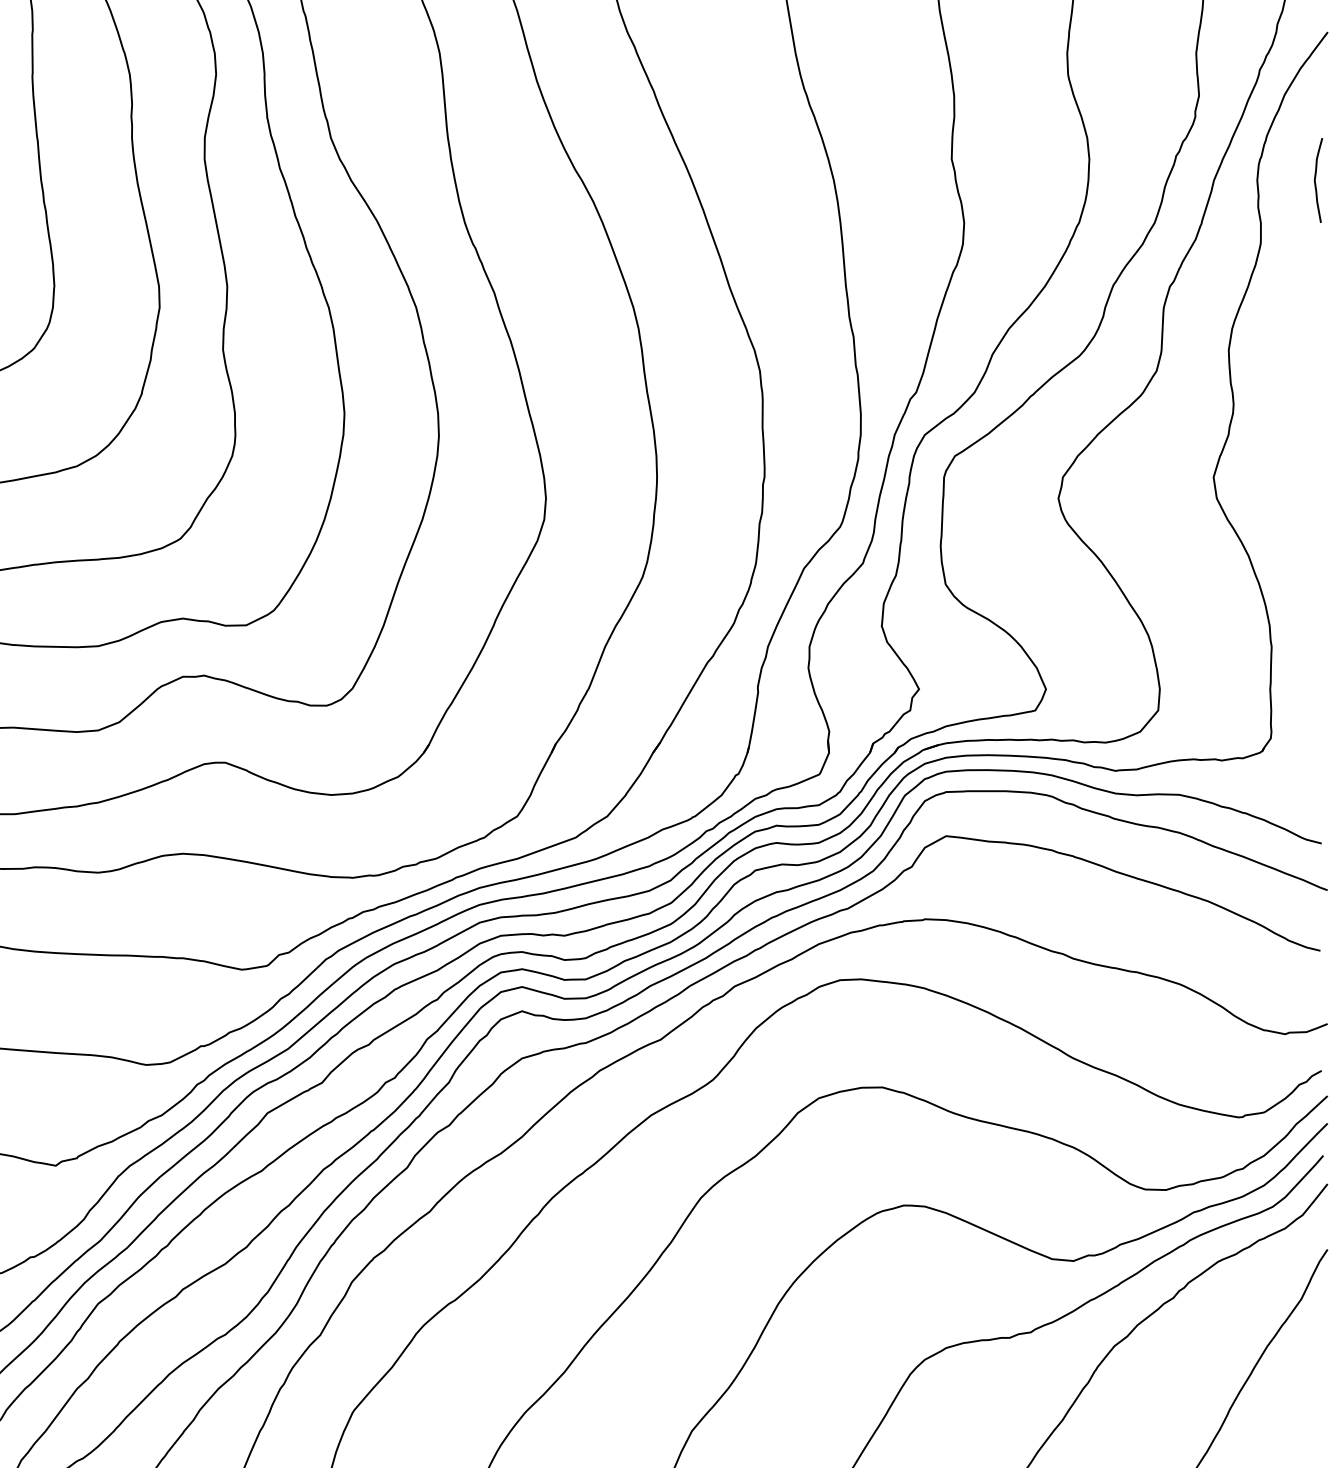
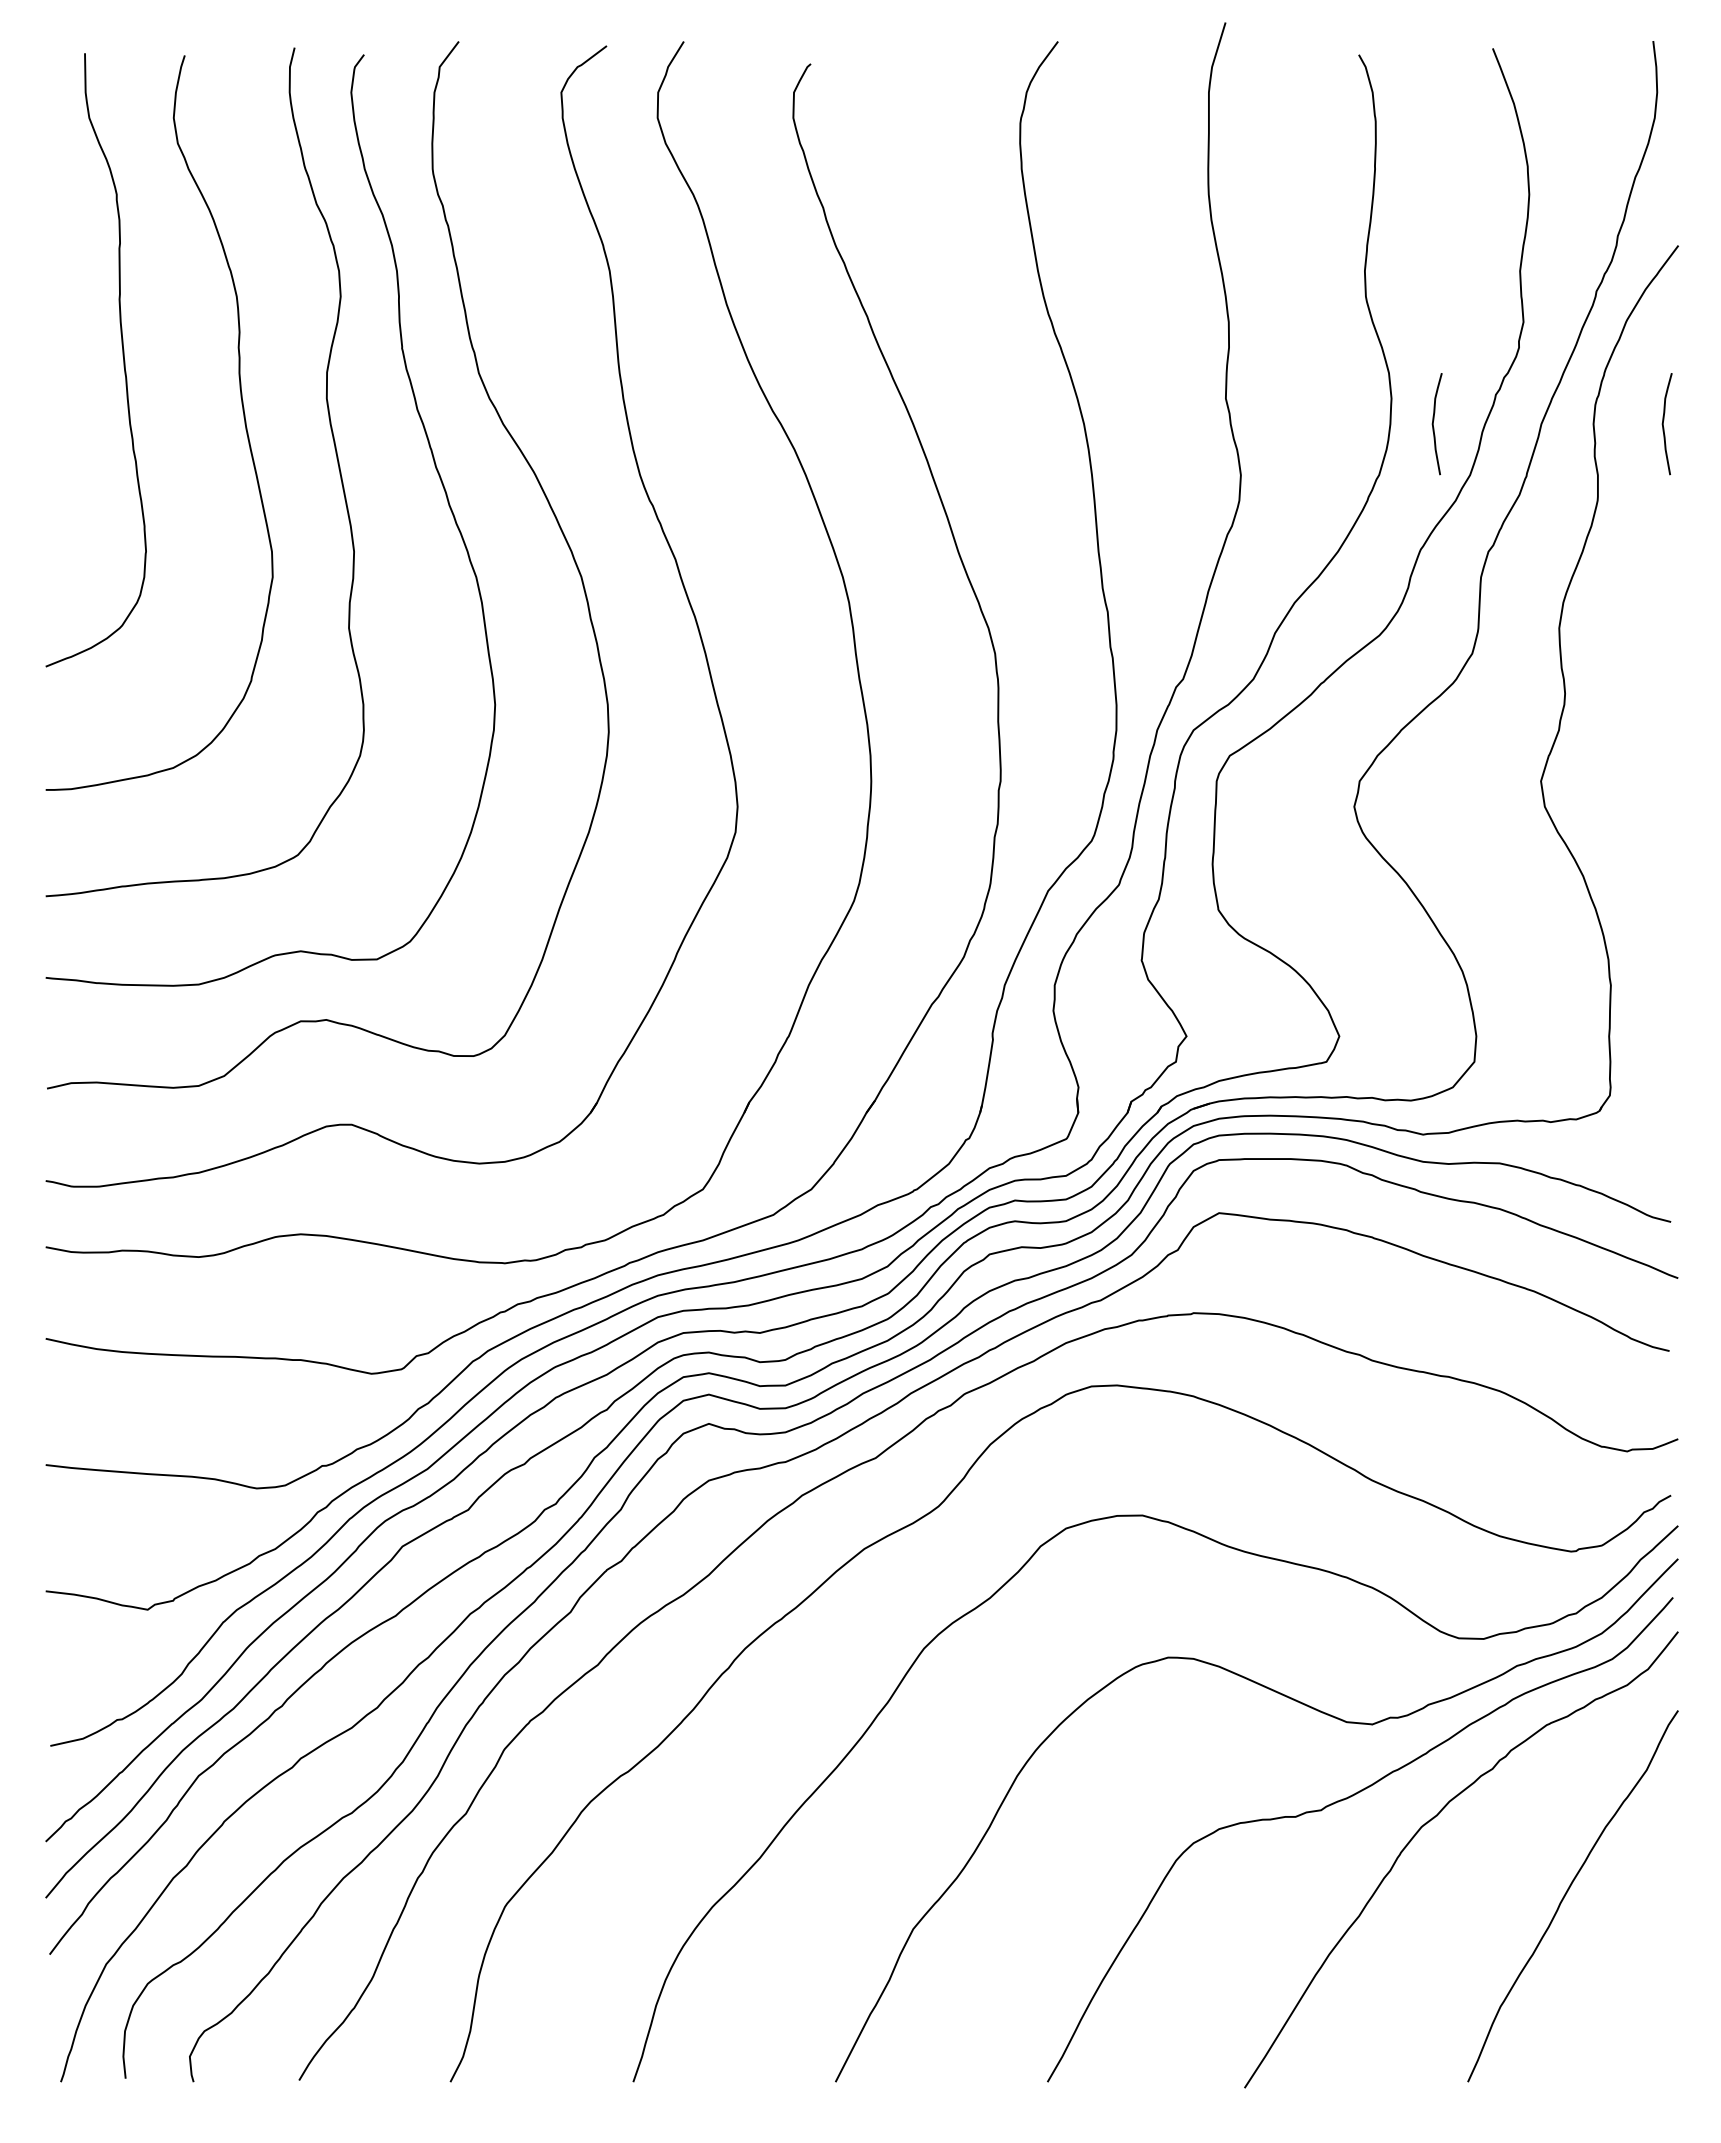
curve: (1124, 180) -> (1433, 424), added

